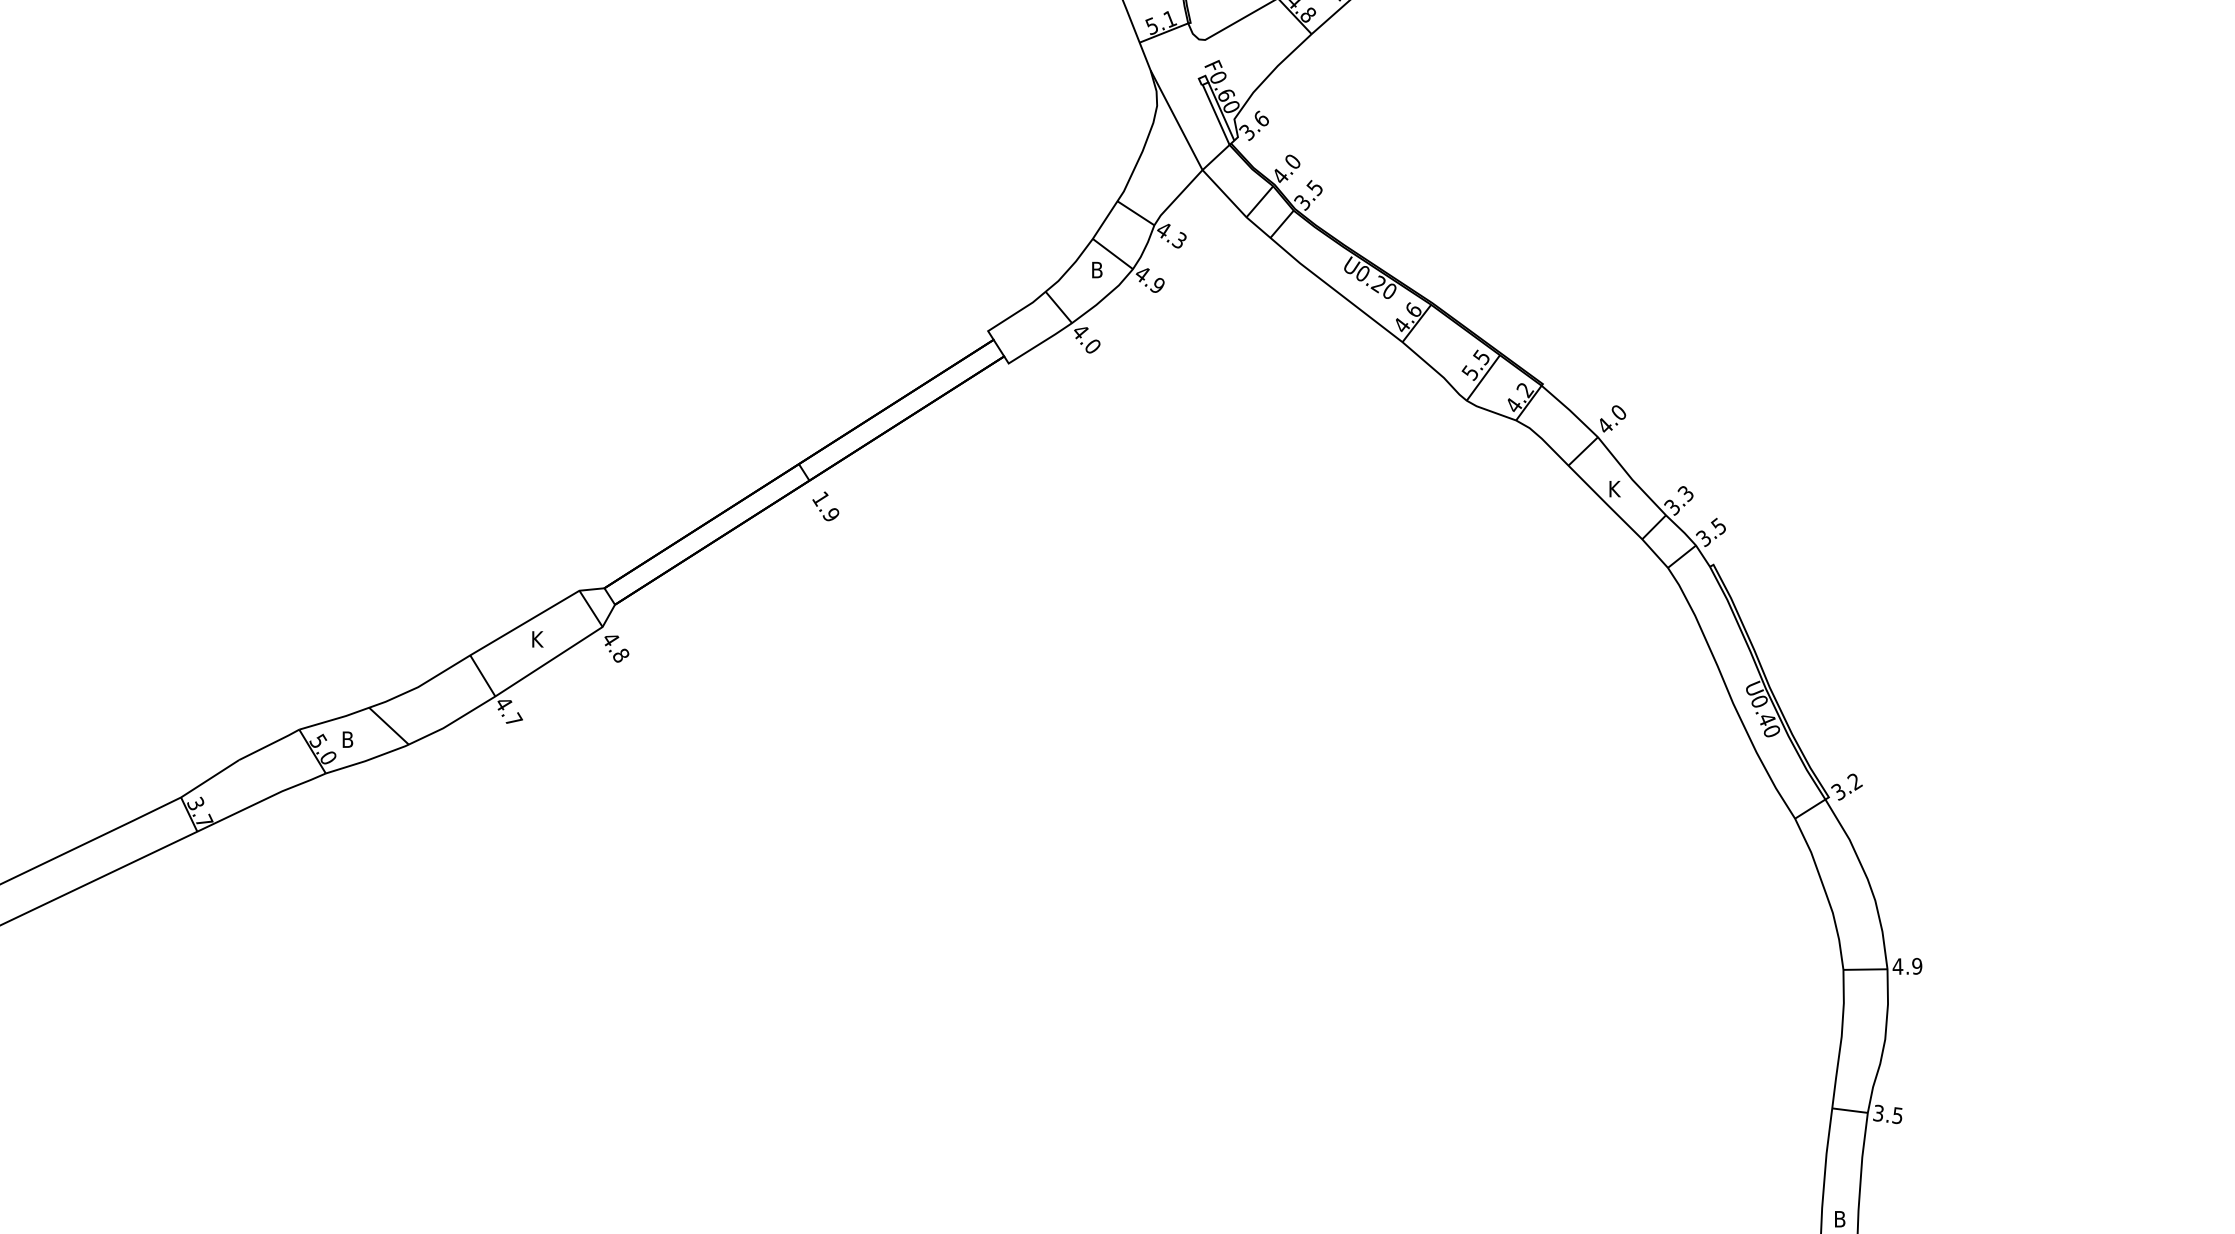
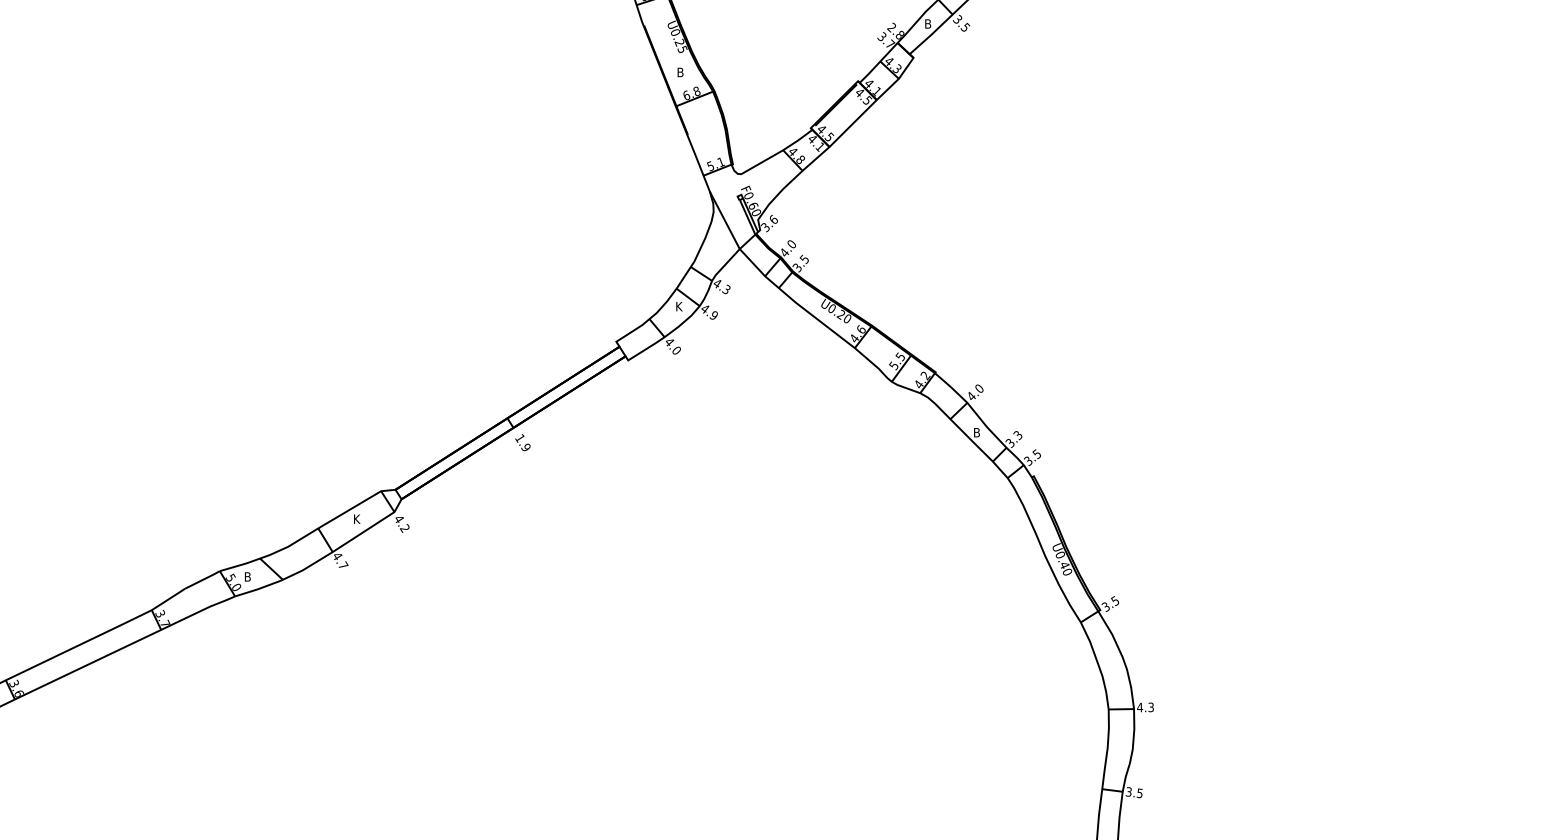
text: (1097, 269) -> (679, 306), B -> K
text: (1615, 488) -> (977, 432), K -> B
text: (620, 655) -> (404, 528), 4.8 -> 4.2
text: (1855, 782) -> (1115, 601), 3.2 -> 3.5
text: (1916, 964) -> (1150, 706), 4.9 -> 4.3

